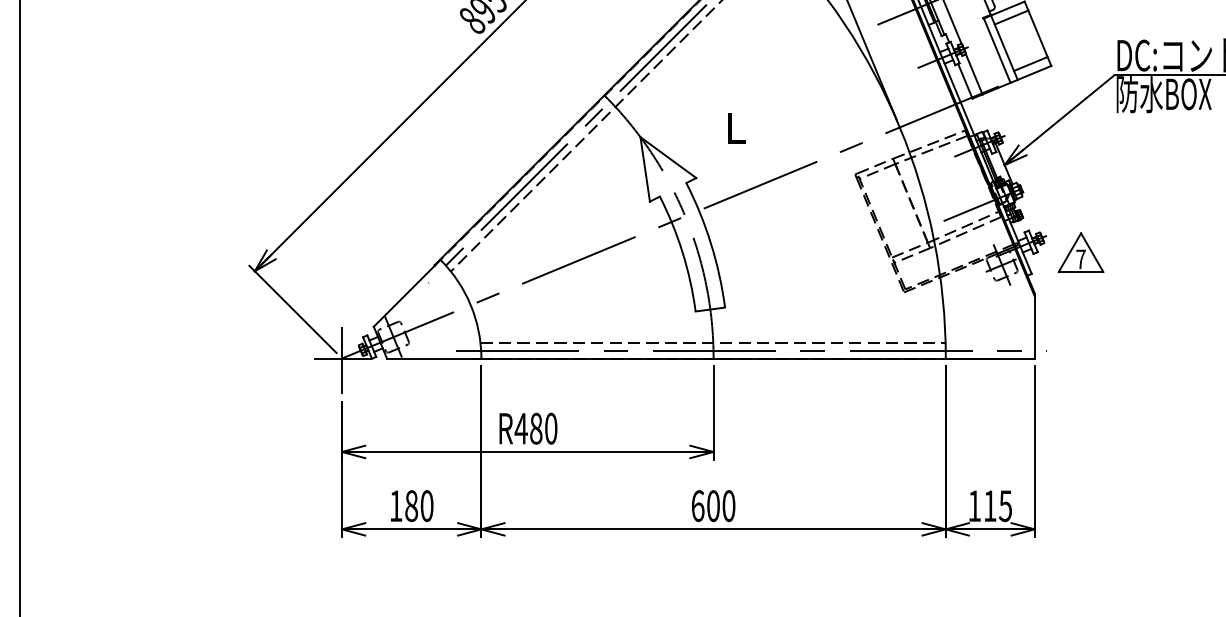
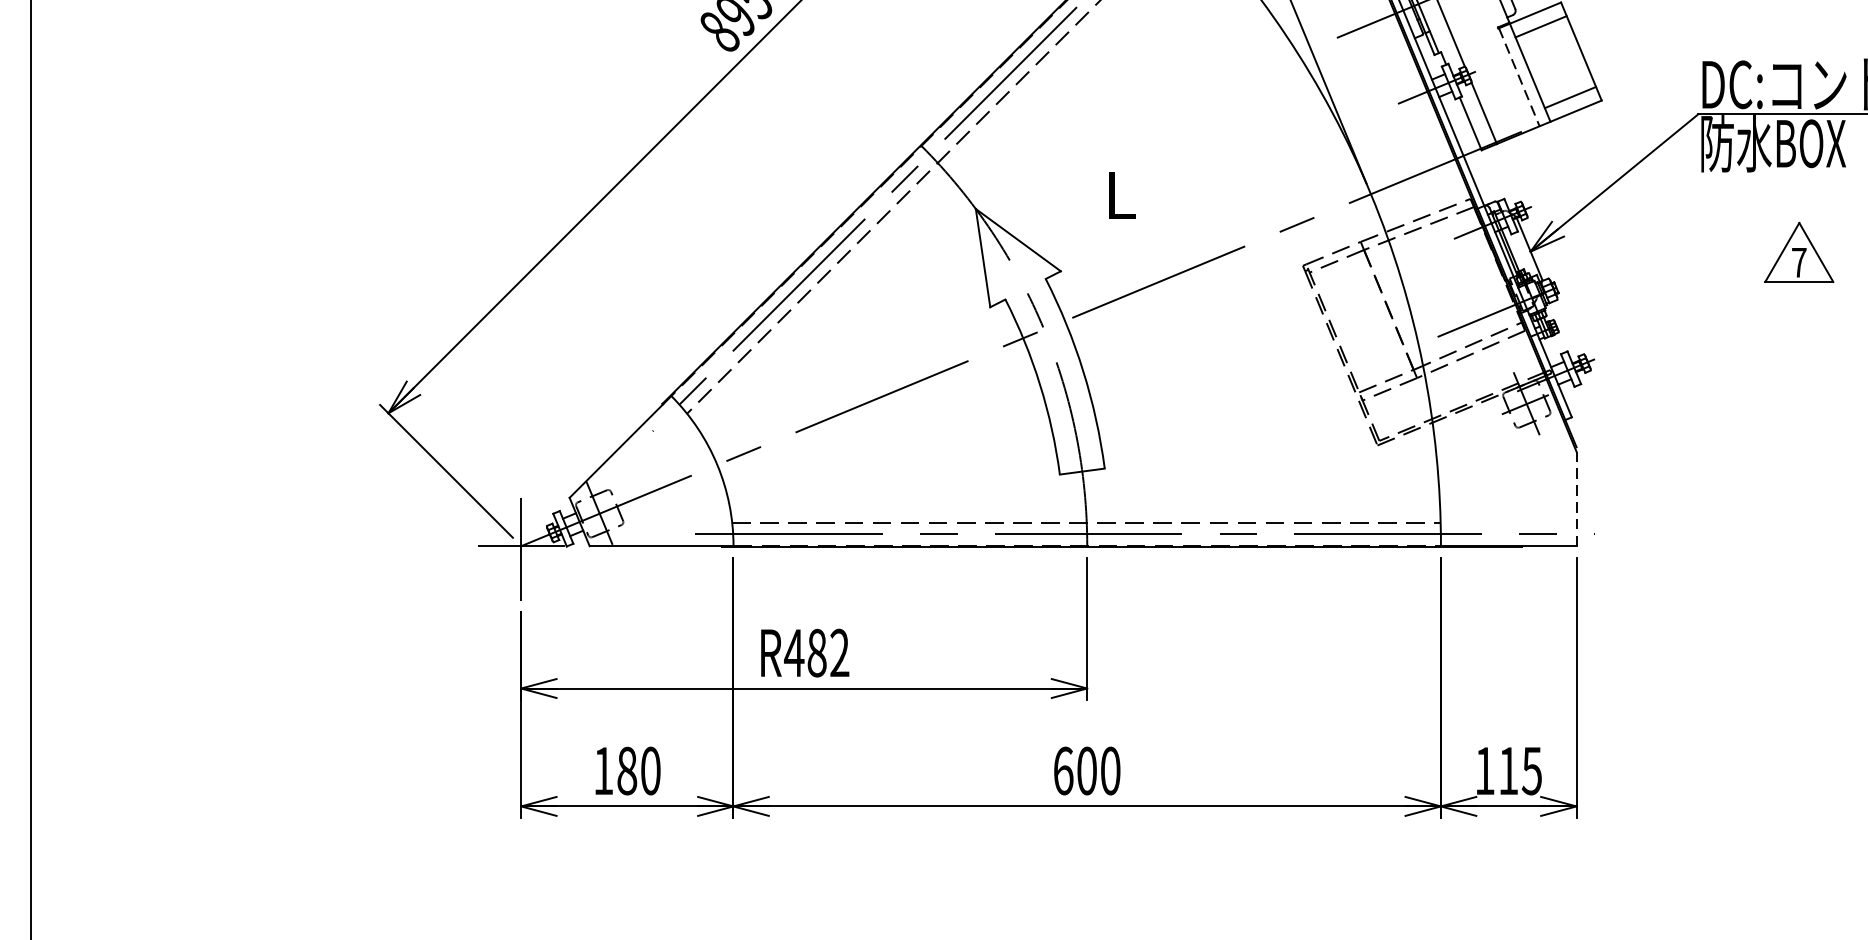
line: (997, 50) -> (1519, 76), solid -> dashed
part: (1080, 252) -> (1798, 252), moved
line: (1034, 325) -> (1576, 495), solid -> dashed
text: (551, 428) -> (840, 652), R480 -> R482

